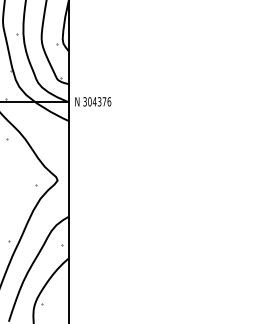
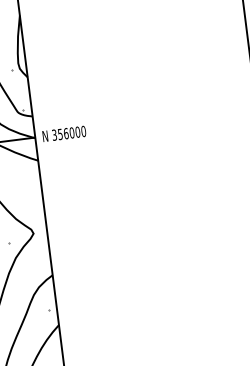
text: (99, 101) -> (71, 132), 304376 -> 356000

